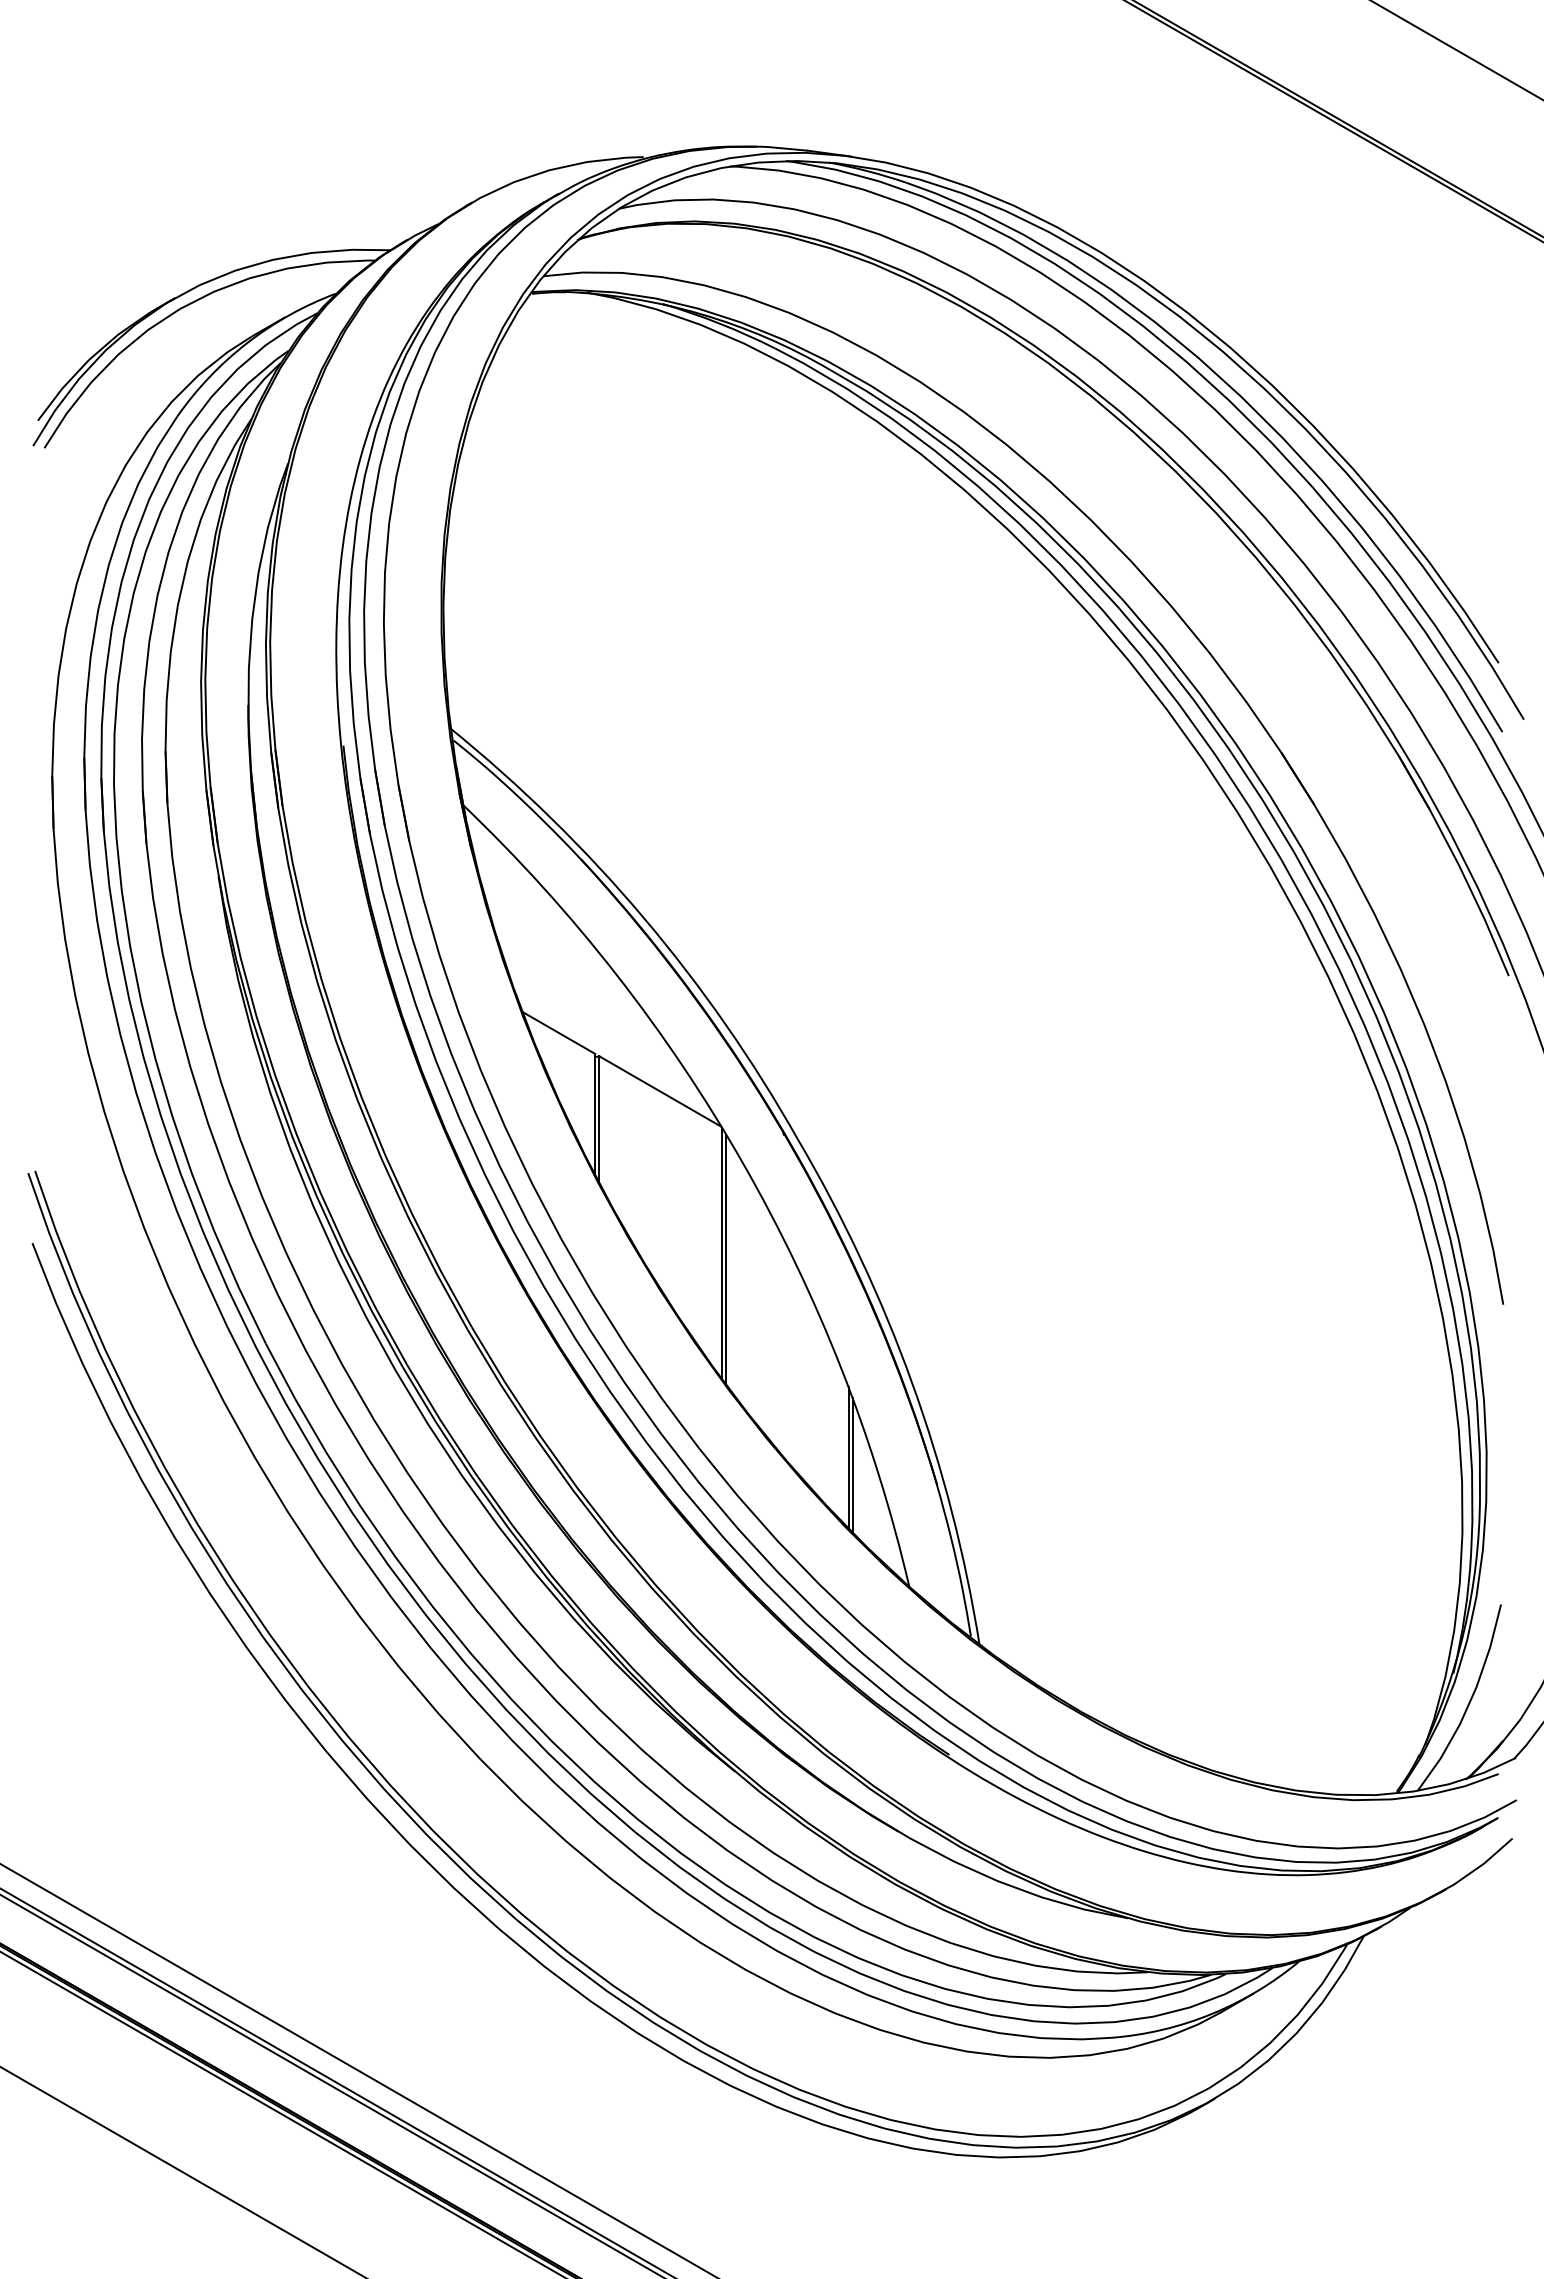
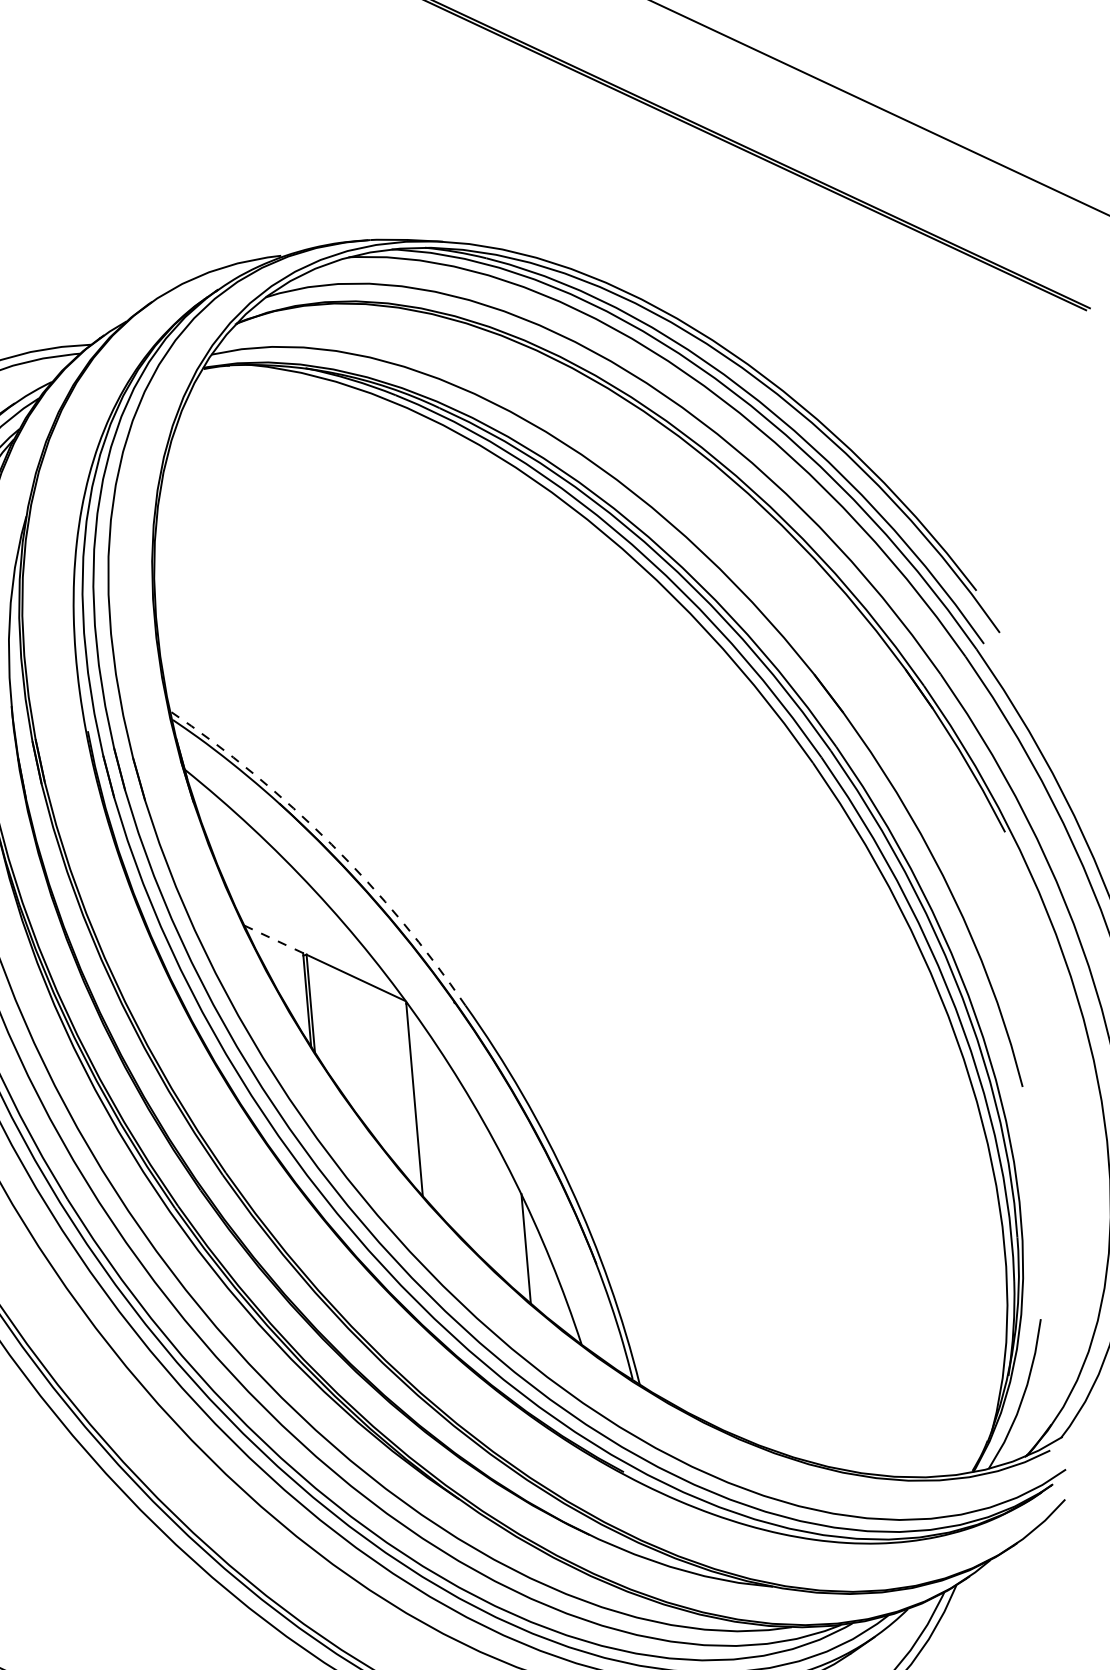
arc: (643, 917) -> (331, 844), solid -> dashed
line: (558, 1032) -> (273, 938), solid -> dashed
line: (726, 1259) -> (418, 1103), removed
line: (852, 1465) -> (529, 1254), removed

